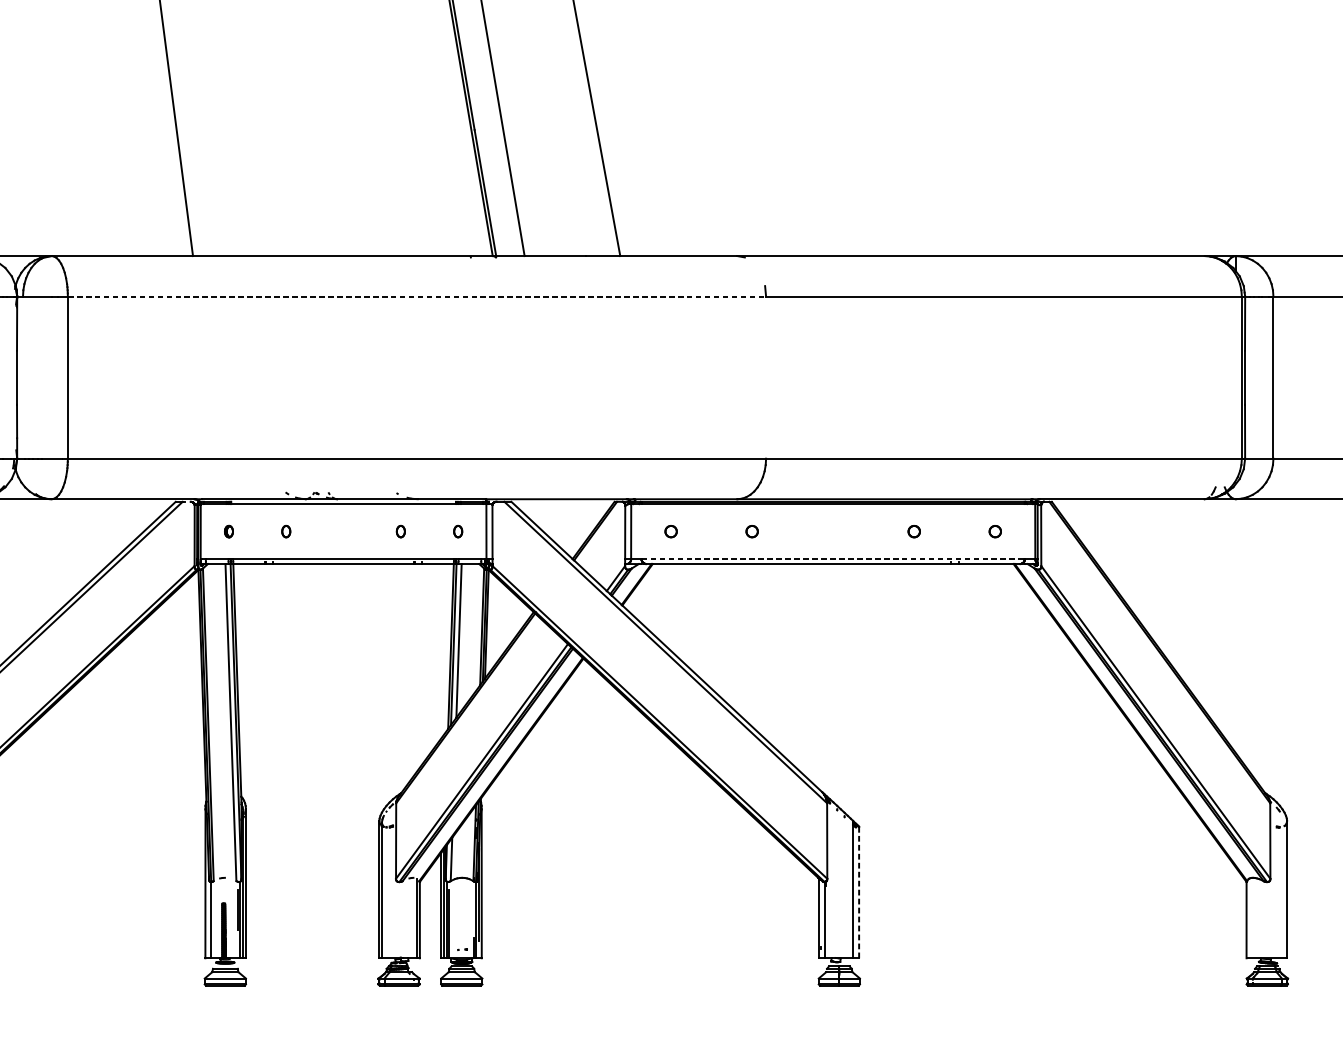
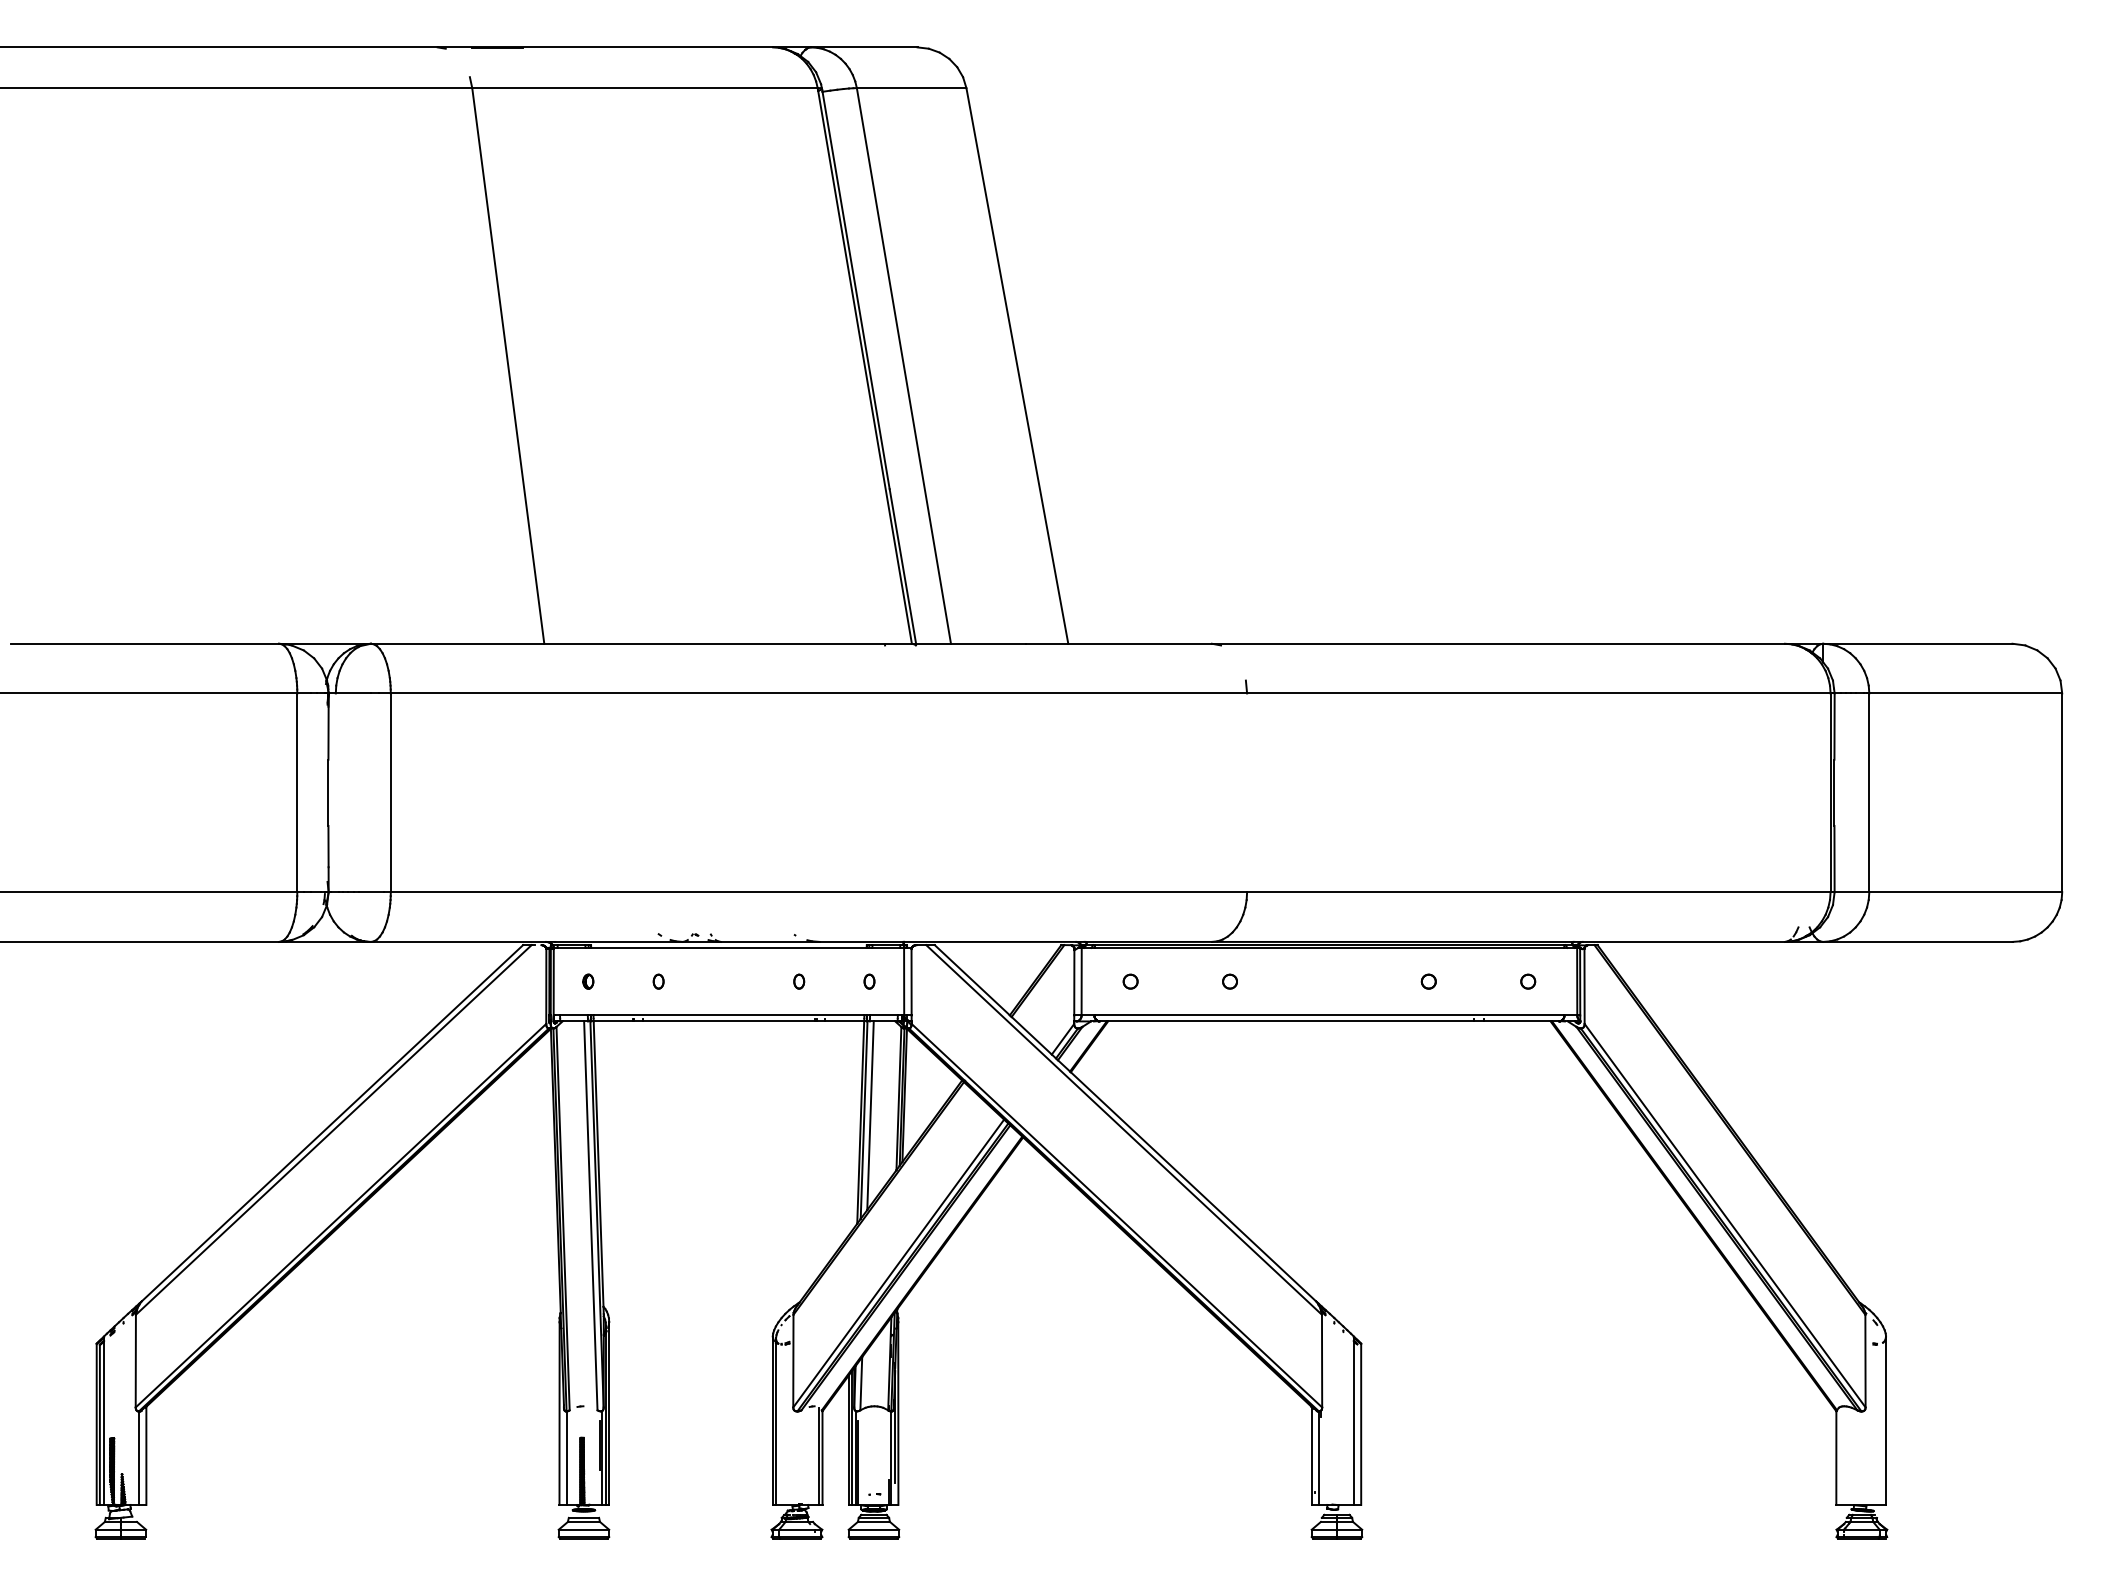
line: (417, 296) -> (819, 693), dashed -> solid
line: (833, 559) -> (1329, 1015), dashed -> solid
line: (859, 892) -> (1361, 1424), dashed -> solid

